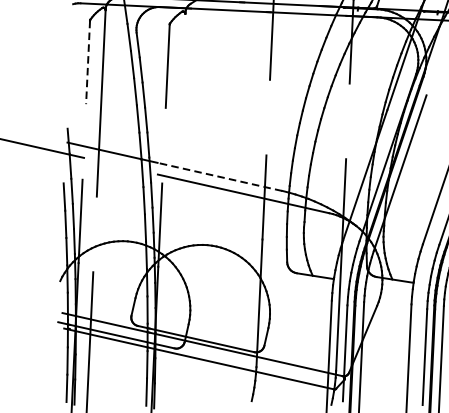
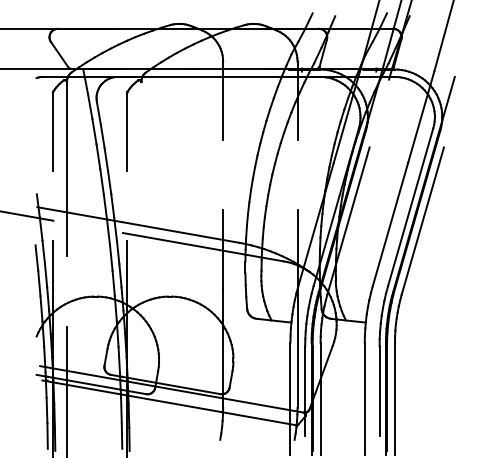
line: (87, 62) -> (52, 131), dashed -> solid
line: (219, 176) -> (180, 232), dashed -> solid

